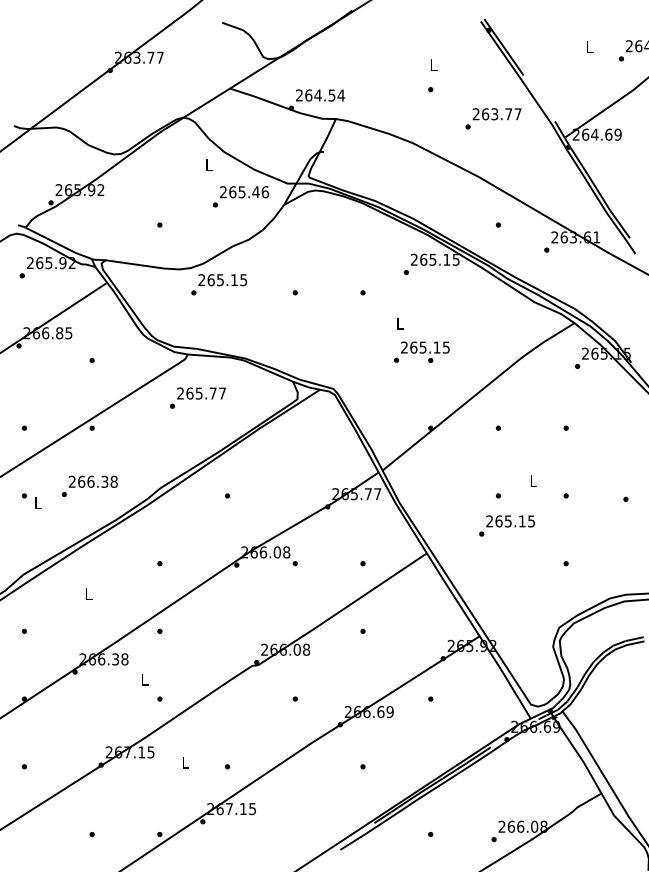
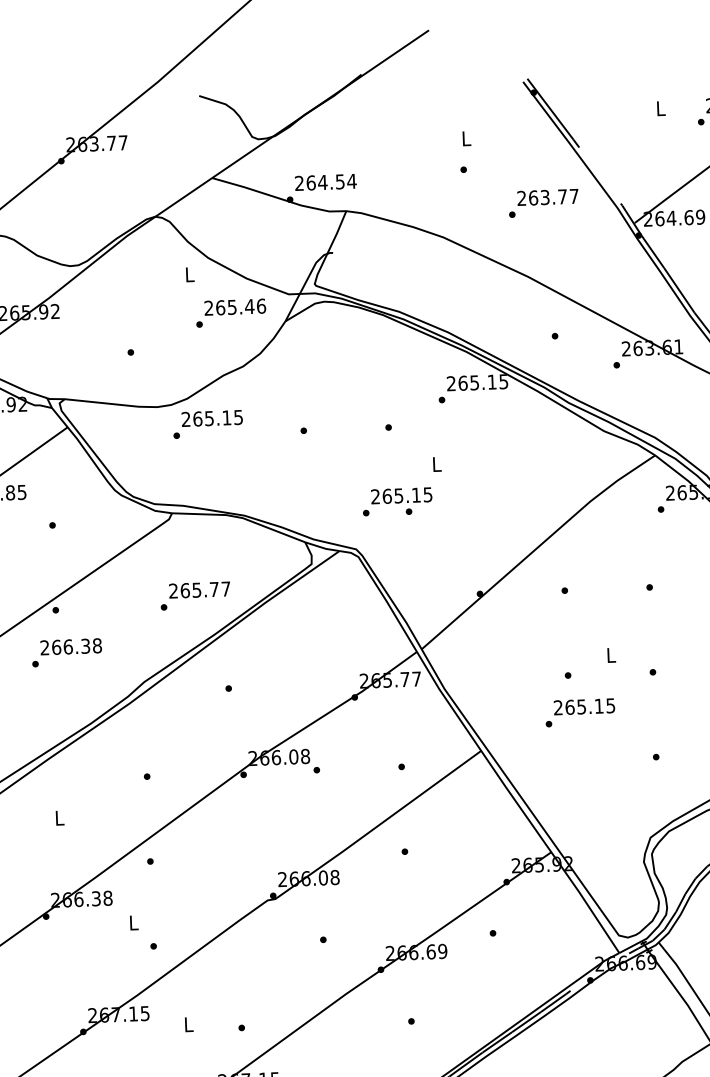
text: (421, 351) -> (397, 500), moved
text: (197, 397) -> (194, 595), moved
text: (89, 486) -> (66, 652), moved

